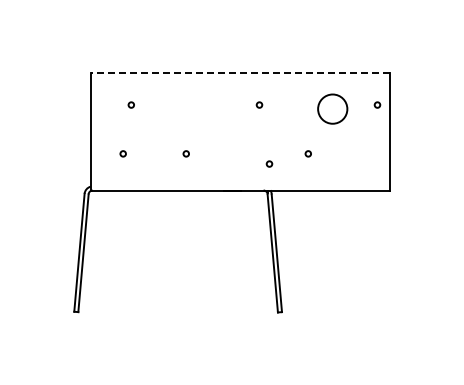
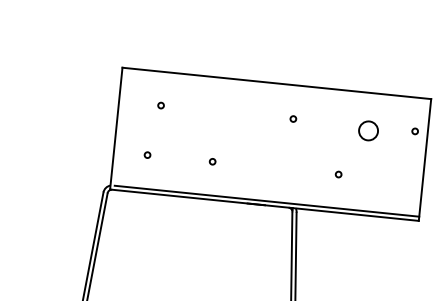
line: (240, 72) -> (277, 83), dashed -> solid
circle: (332, 109) -> (368, 131), size x0.62
circle: (269, 163) -> (297, 180), removed
line: (241, 186) -> (266, 201), added

